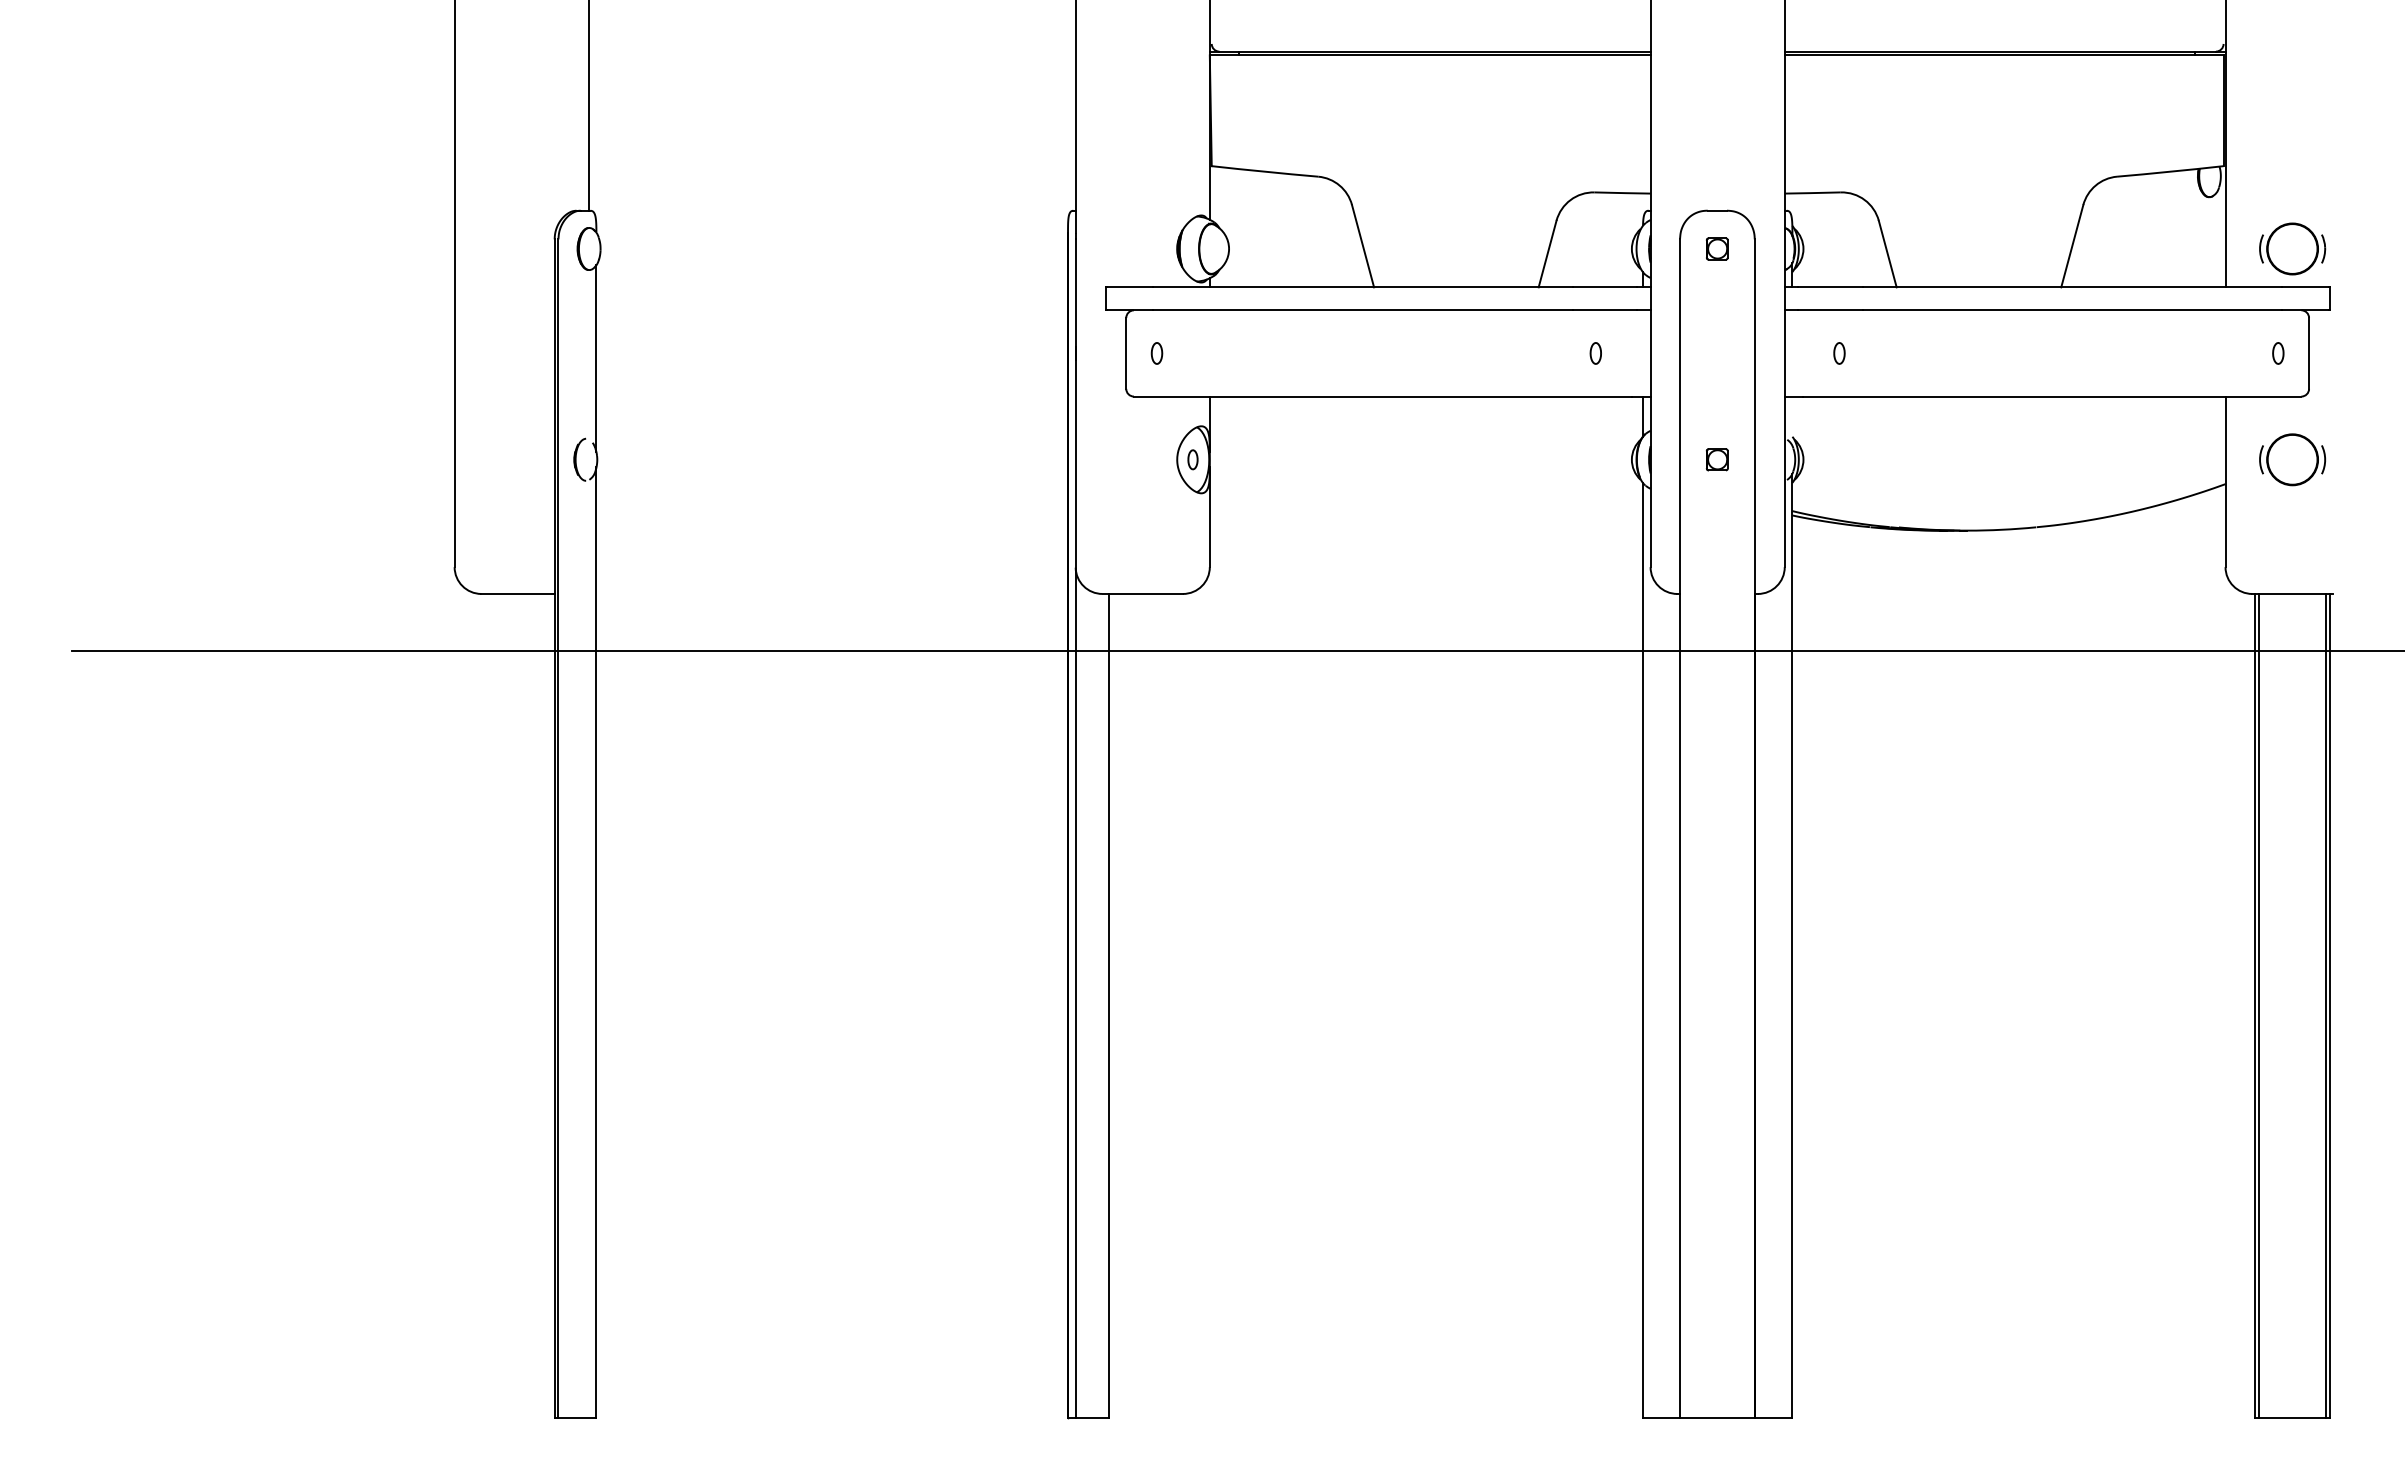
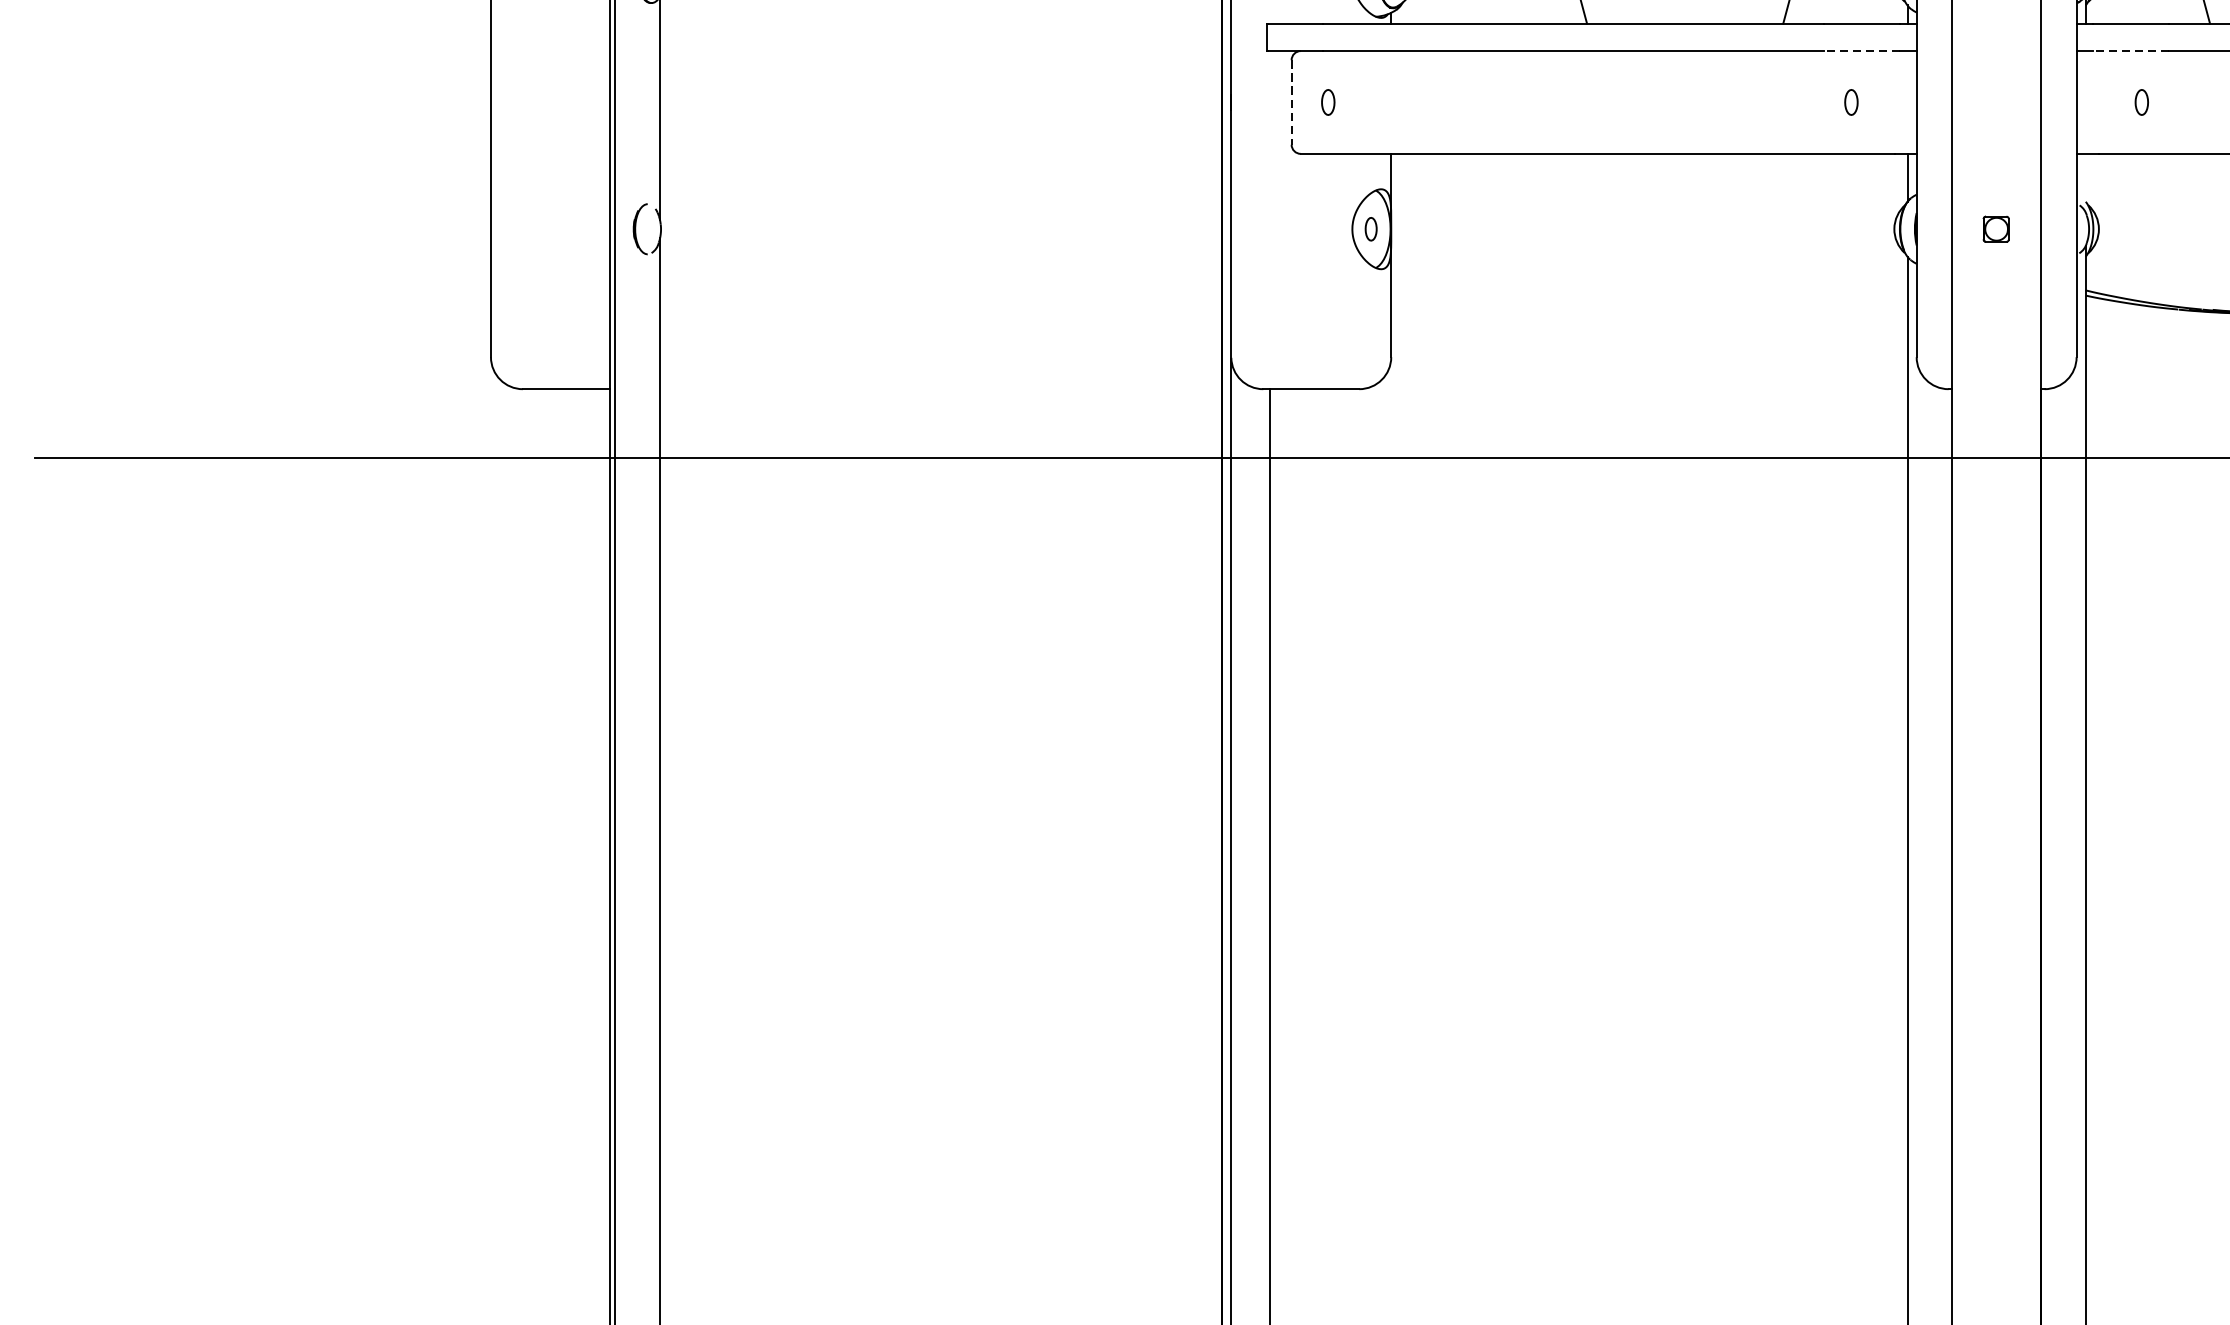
line: (1604, 310) -> (1861, 51), solid -> dashed
line: (1830, 310) -> (2131, 51), solid -> dashed
line: (1126, 353) -> (1291, 102), solid -> dashed

